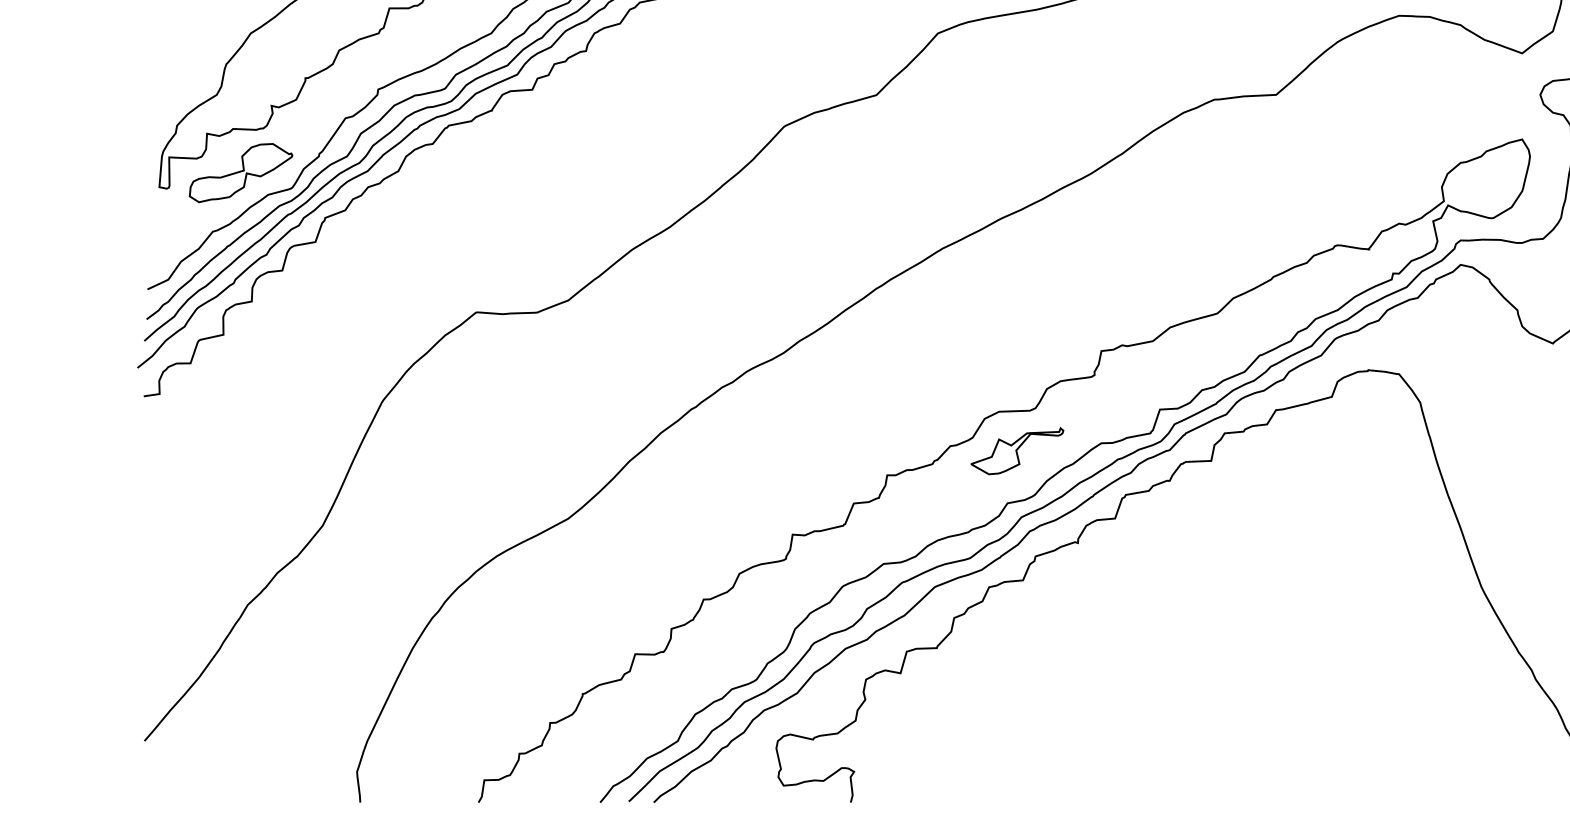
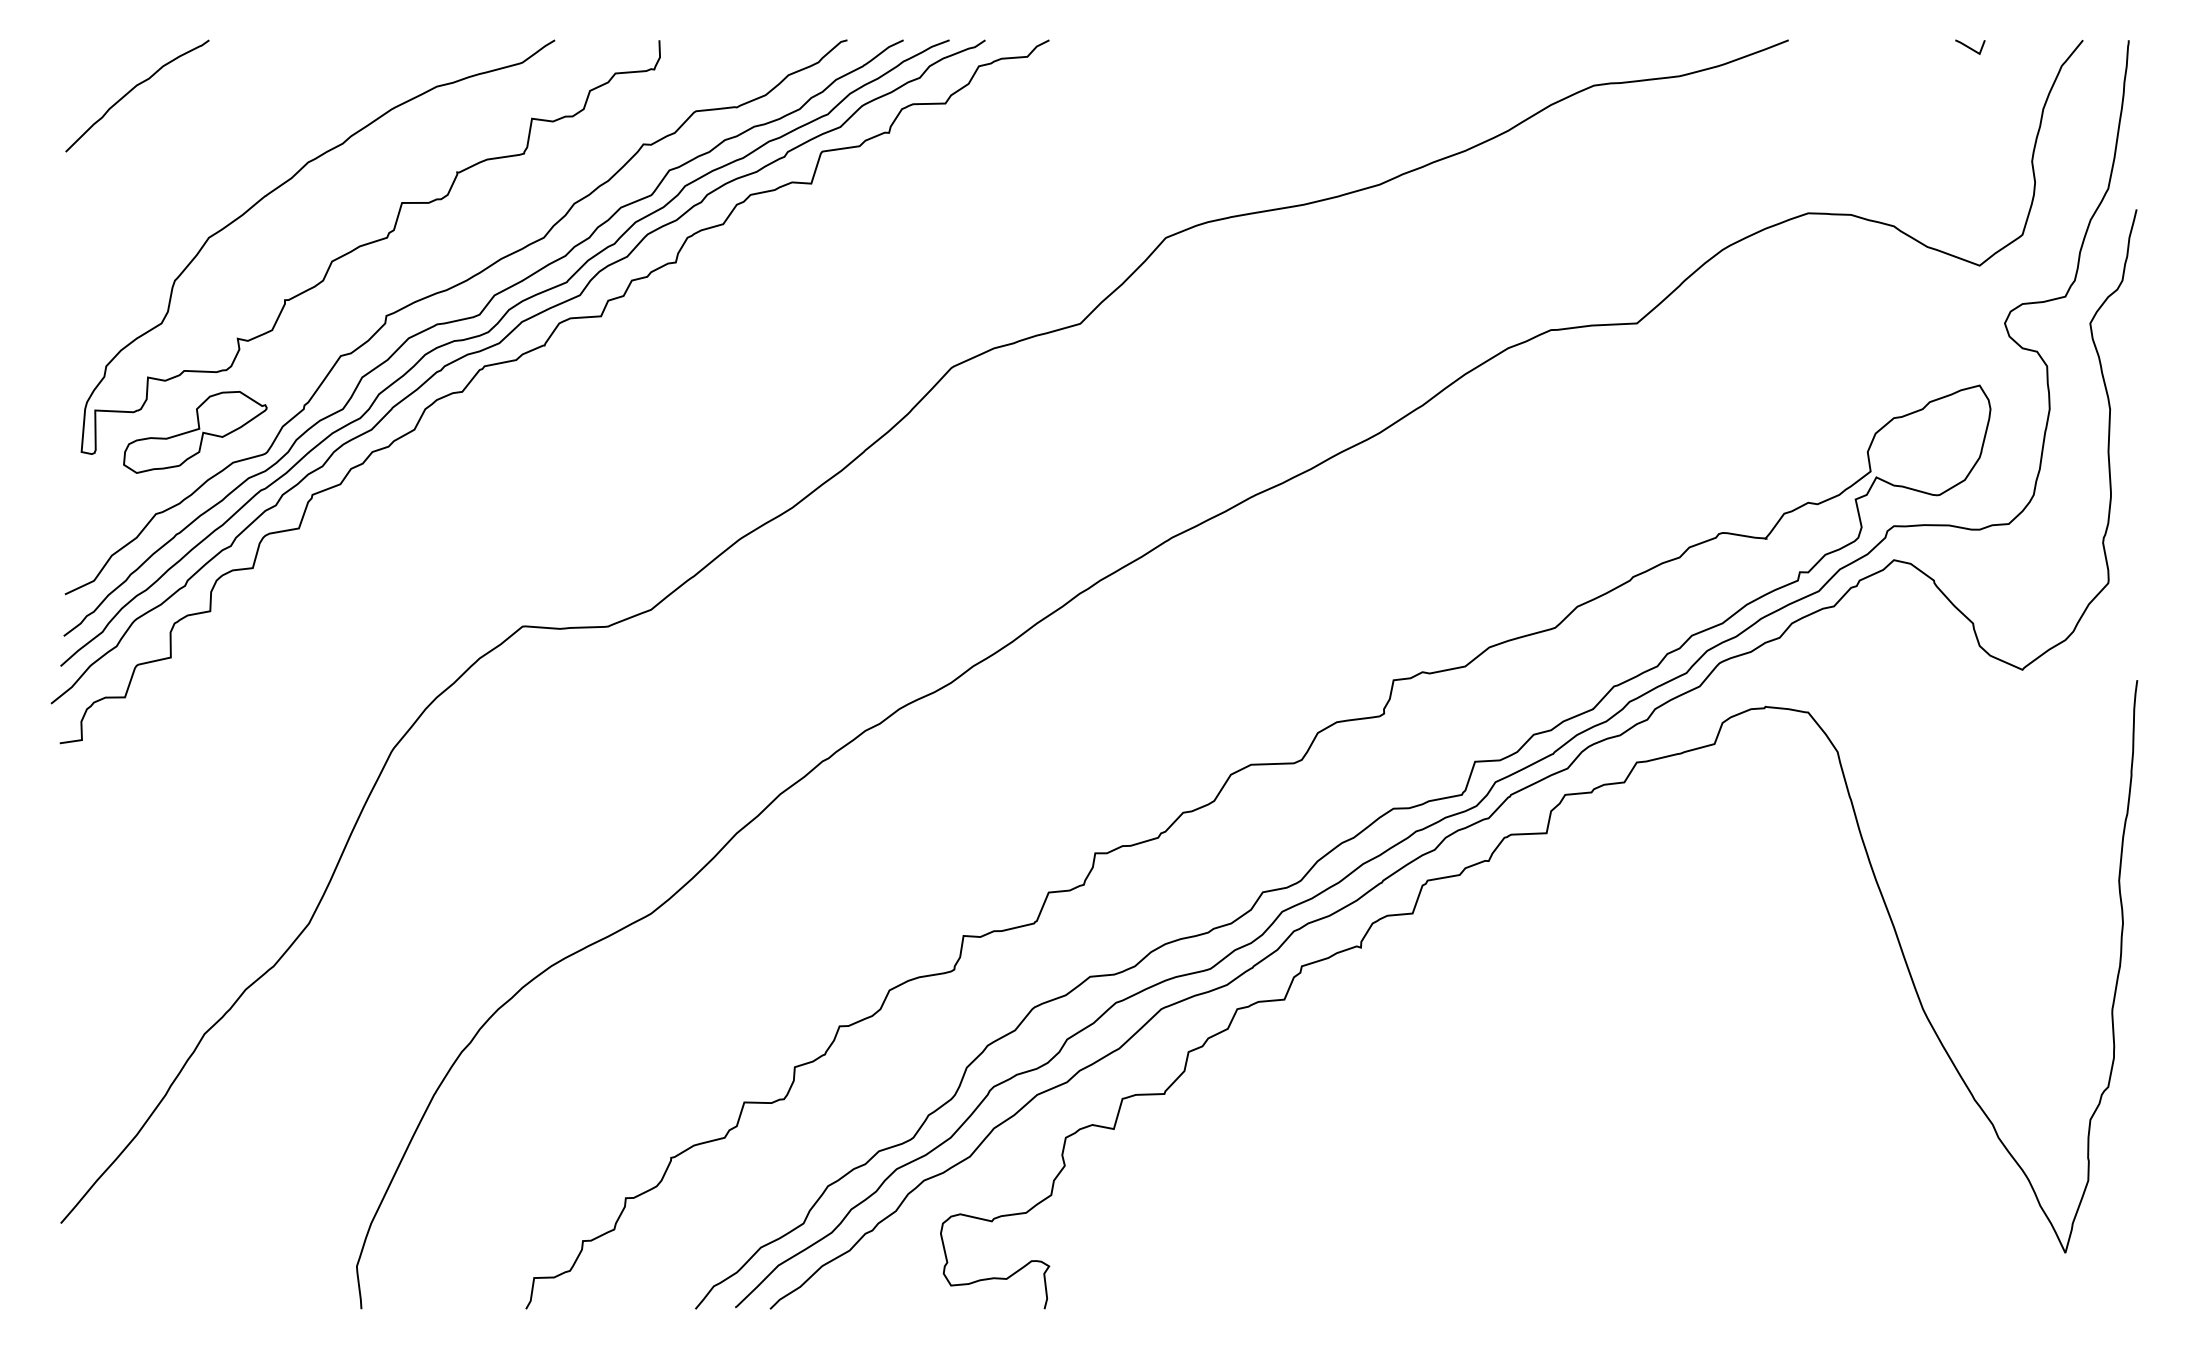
part: (1017, 451) -> (1276, 819), removed

